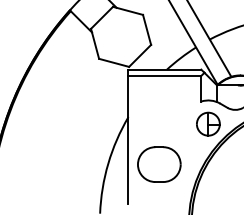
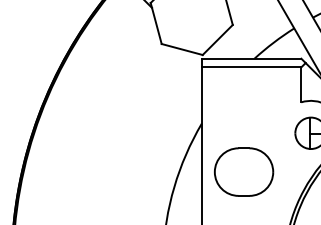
part: (159, 164) -> (244, 171), moved

